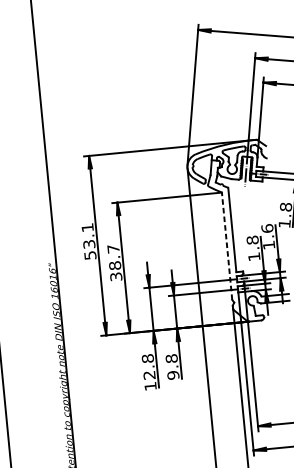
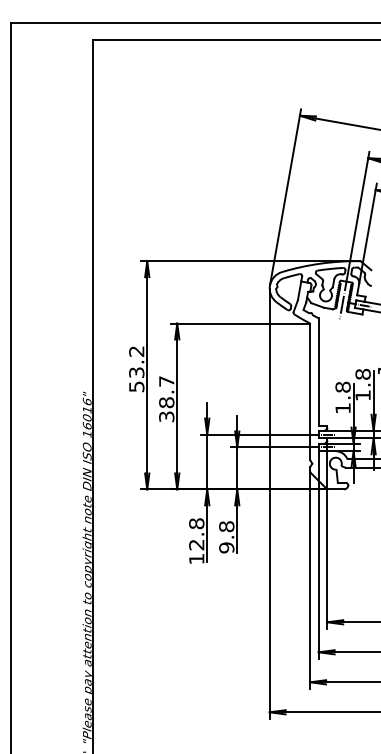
text: (87, 227) -> (136, 351), 53.1 -> 53.2
text: (266, 227) -> (362, 373), 1.6 -> 1.8
line: (227, 246) -> (310, 391), dashed -> solid

